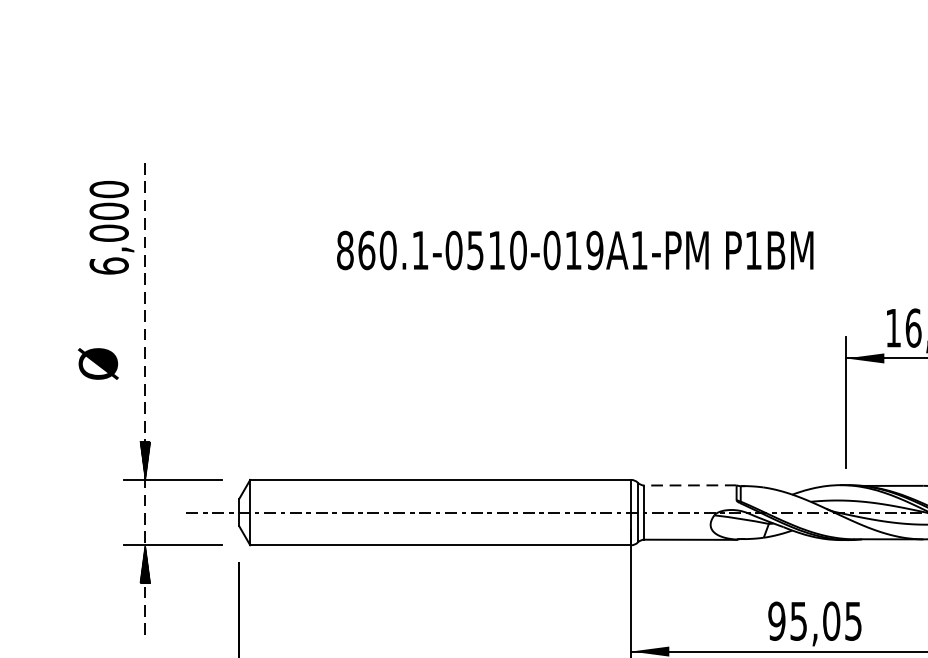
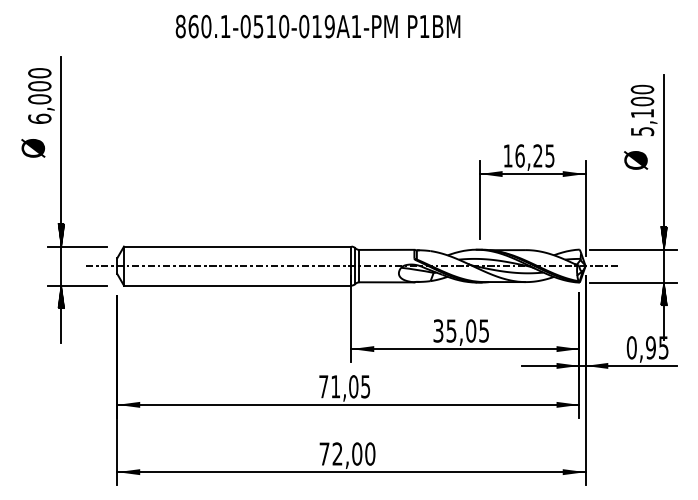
text: (574, 250) -> (317, 26), moved
text: (98, 364) -> (33, 148), moved
line: (145, 401) -> (61, 199), dashed -> solid
line: (689, 484) -> (386, 249), dashed -> solid
text: (776, 620) -> (438, 330), 95,05 -> 35,05

